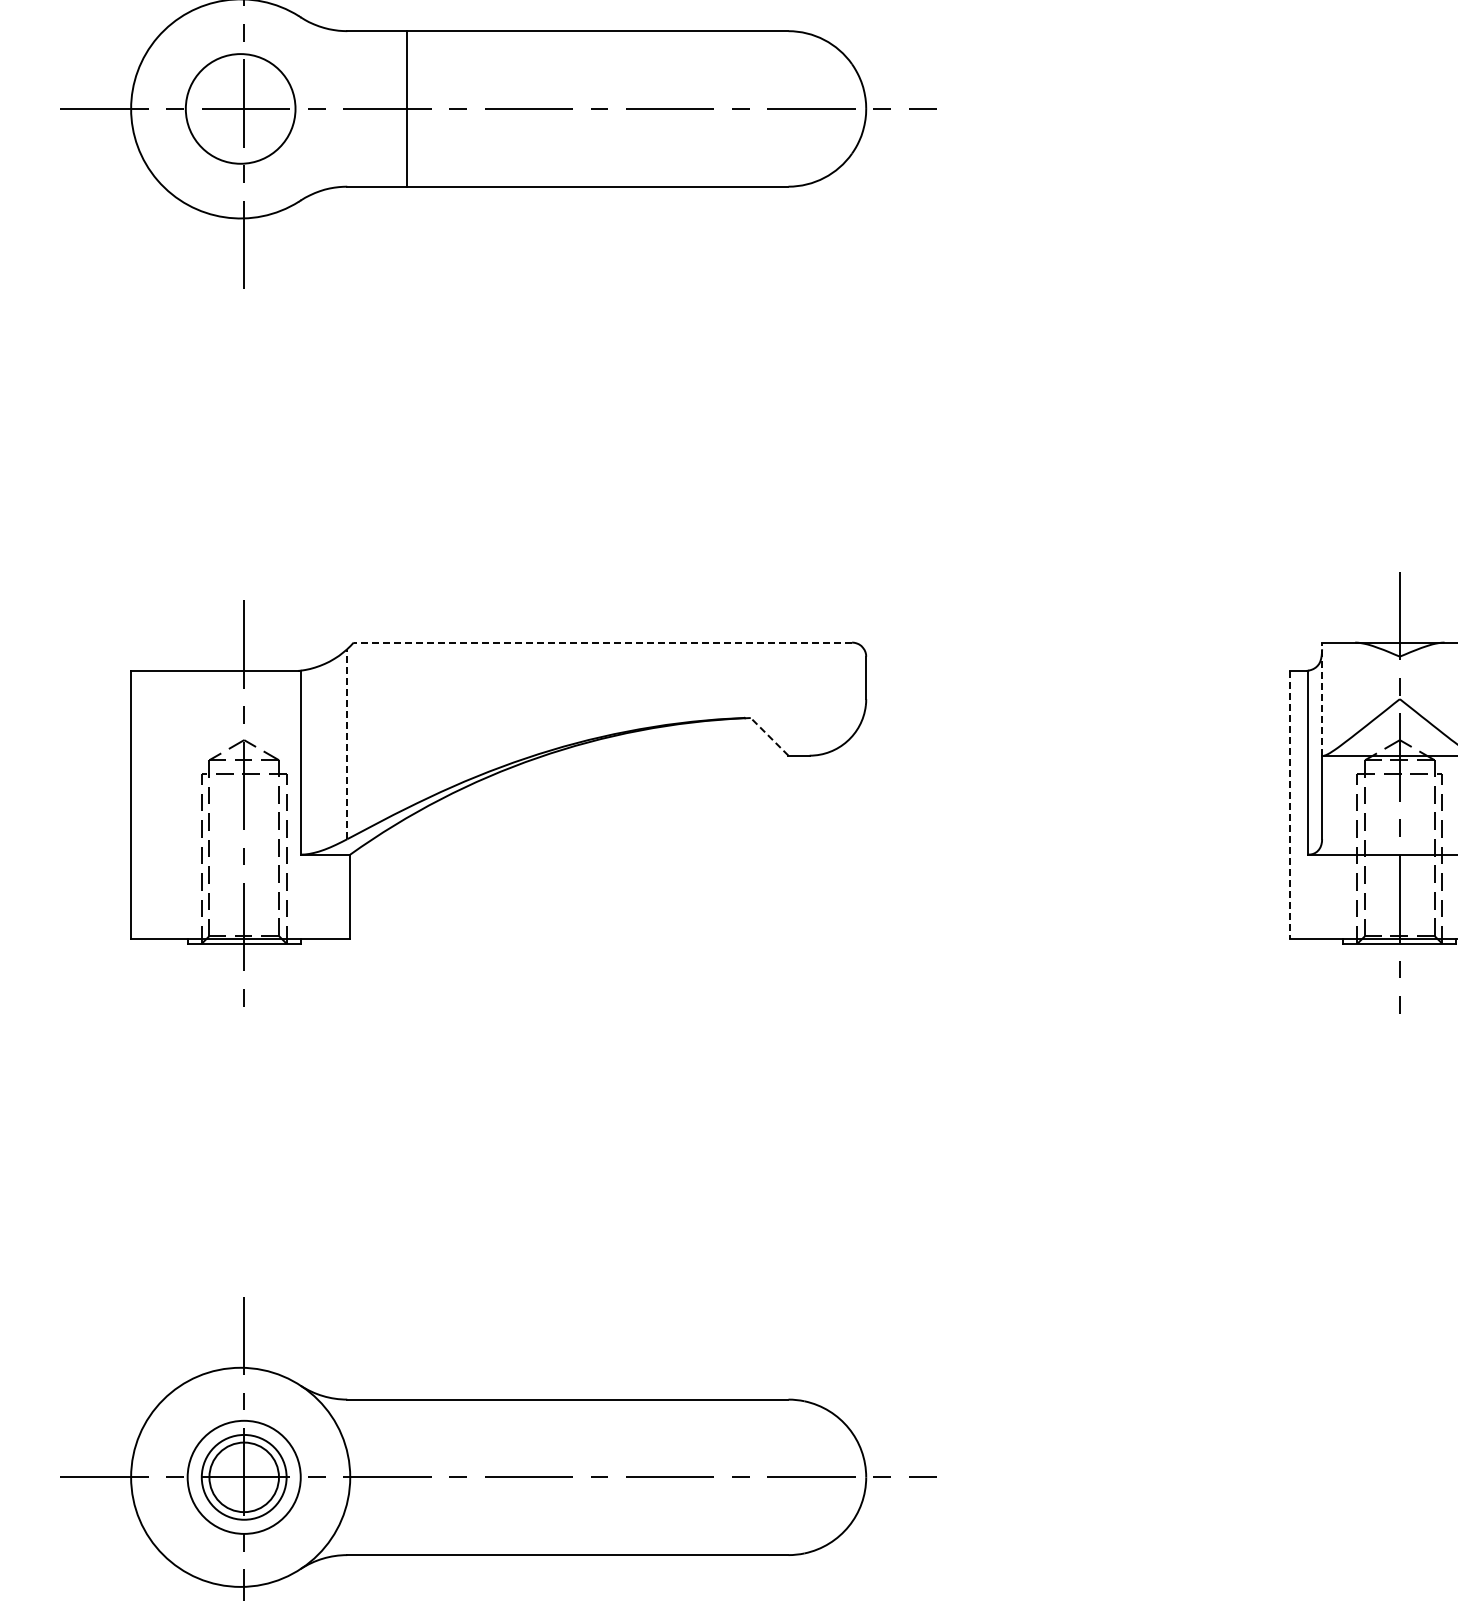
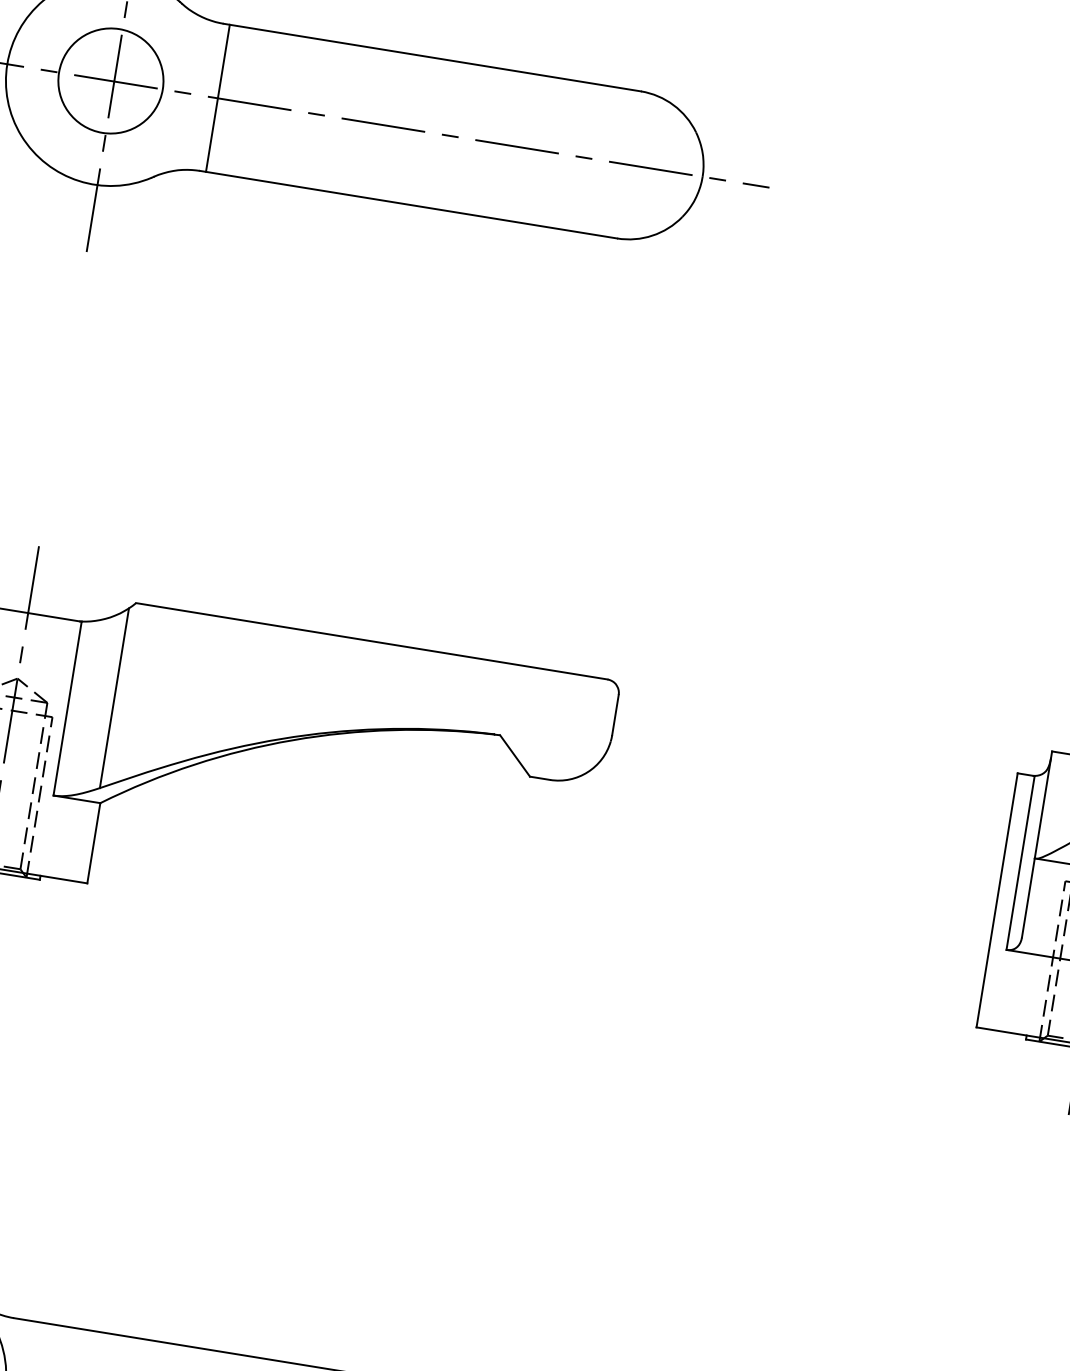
line: (406, 108) -> (217, 97), moved
line: (602, 642) -> (371, 641), dashed -> solid
line: (1322, 699) -> (1043, 805), dashed -> solid
line: (769, 736) -> (515, 755), dashed -> solid
line: (347, 744) -> (114, 698), dashed -> solid
line: (1290, 805) -> (997, 900), dashed -> solid

